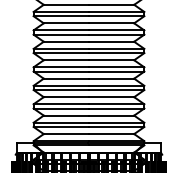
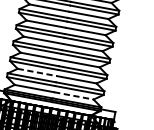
line: (66, 115) -> (37, 72), solid -> dashed
line: (111, 134) -> (73, 96), solid -> dashed

